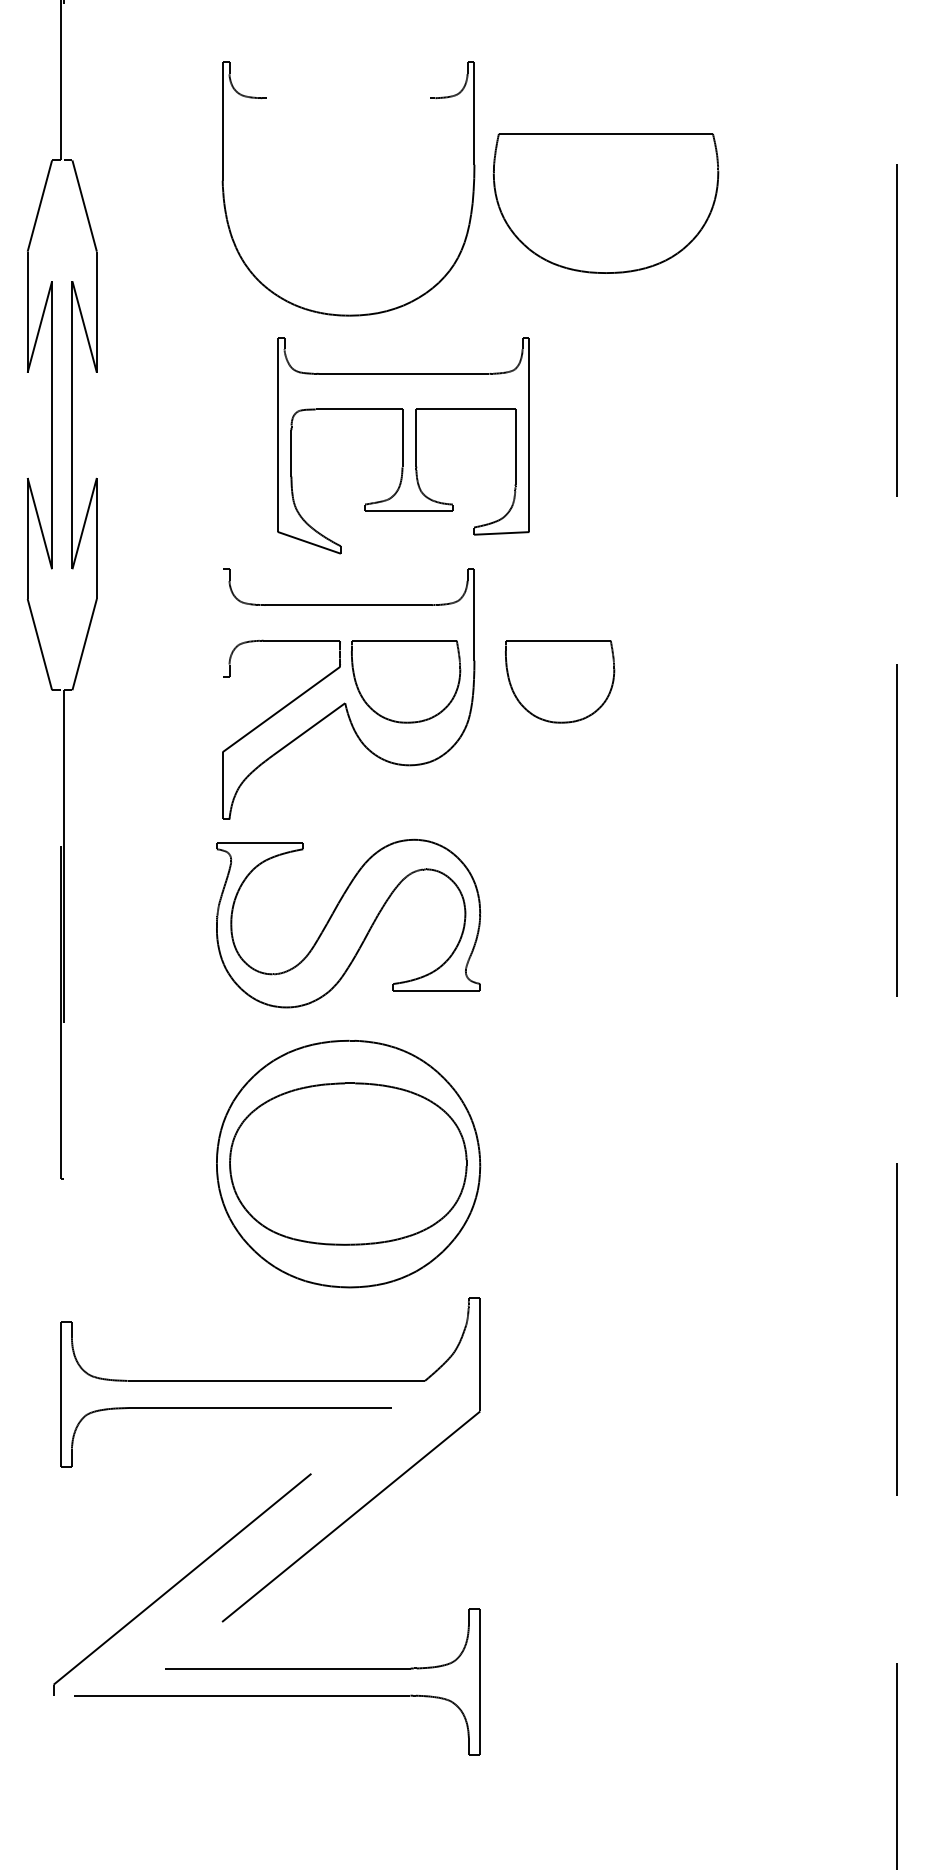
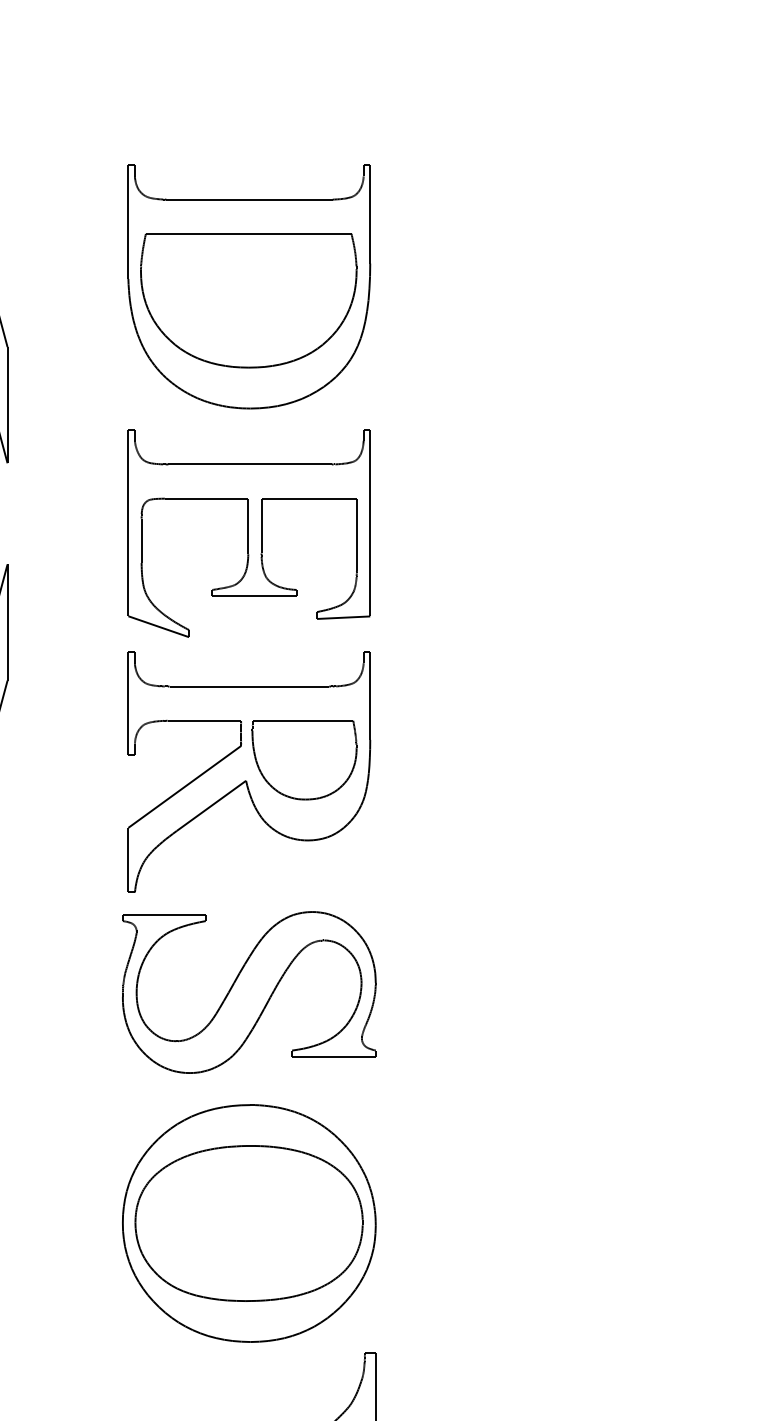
line: (348, 98) -> (249, 199), added
part: (605, 203) -> (248, 300), moved
part: (403, 445) -> (249, 533), moved
line: (222, 622) -> (128, 703), added
part: (559, 681) -> (451, 759), removed

